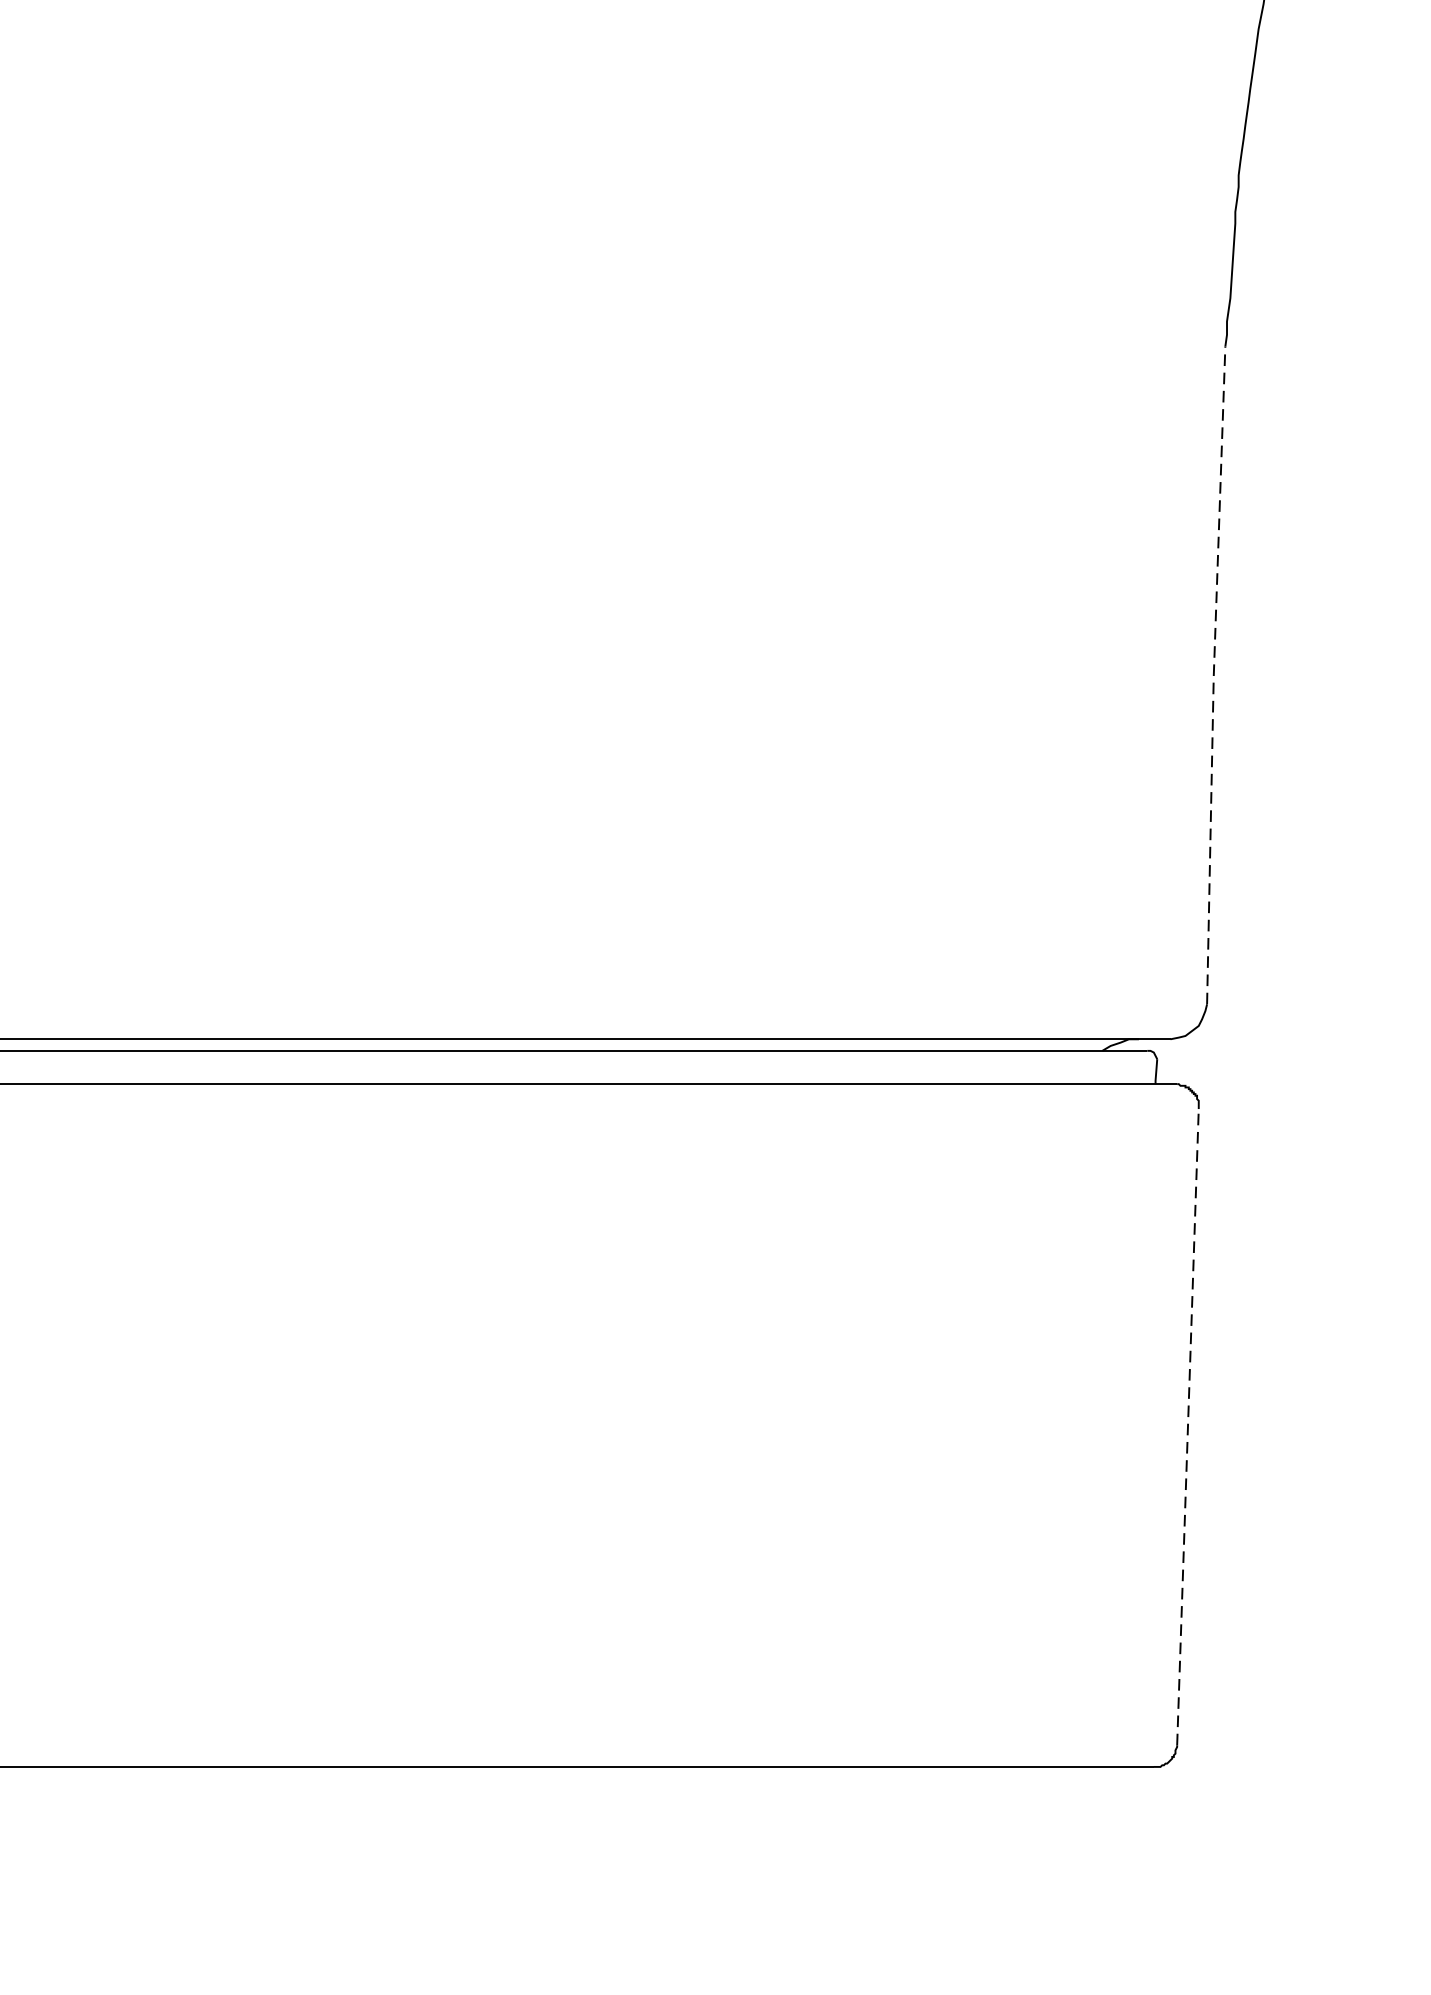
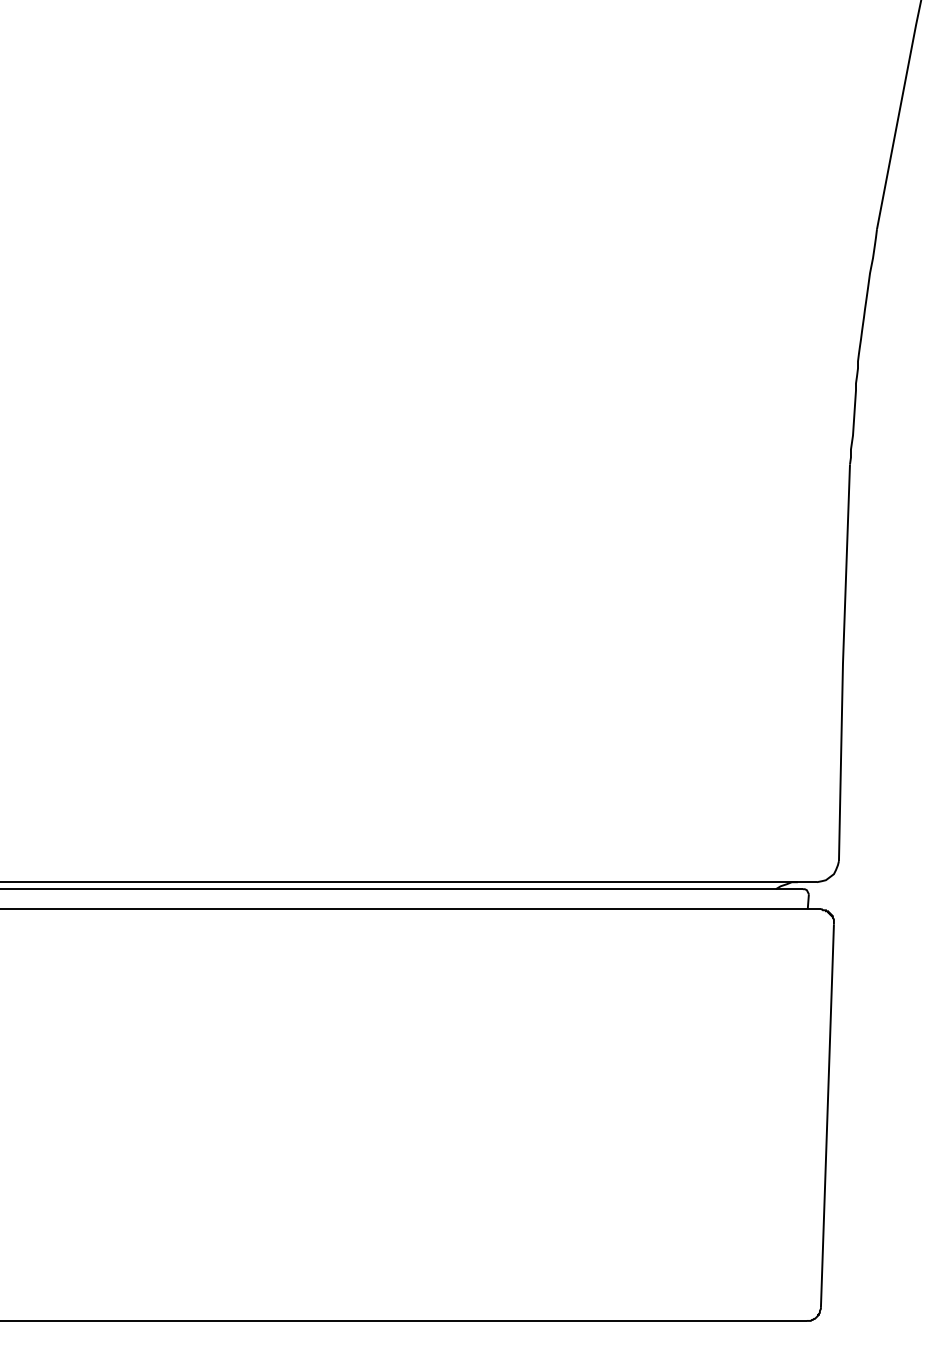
line: (1214, 674) -> (843, 662), dashed -> solid
line: (1188, 1427) -> (827, 1116), dashed -> solid

